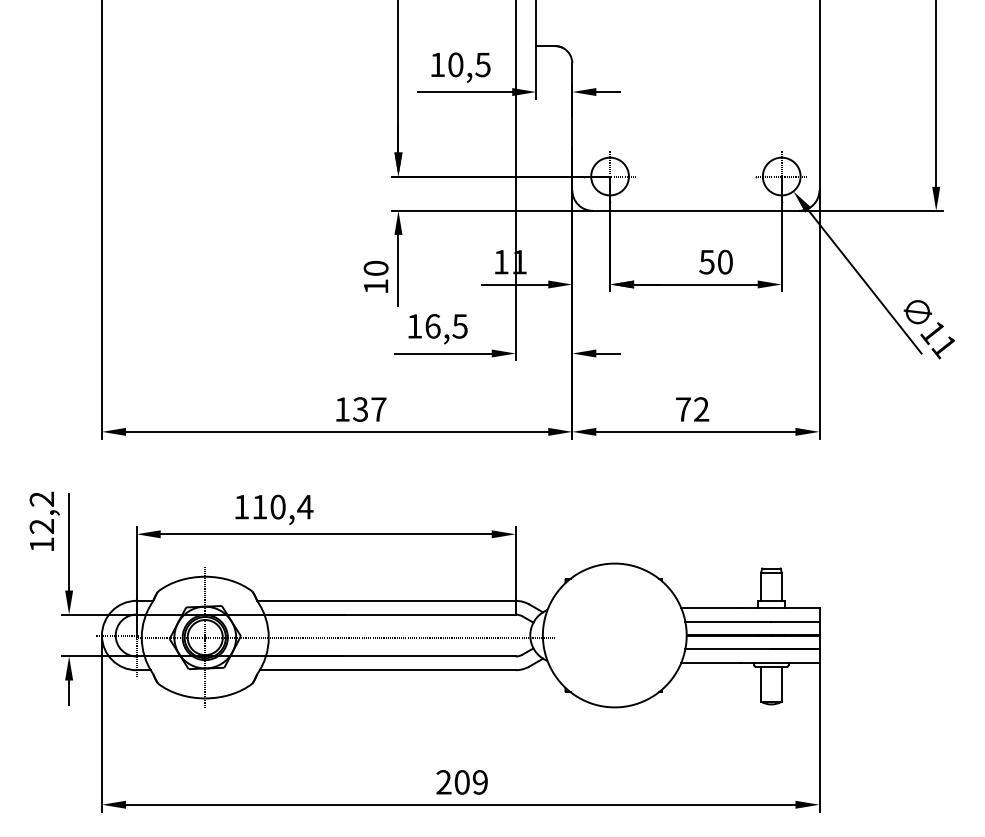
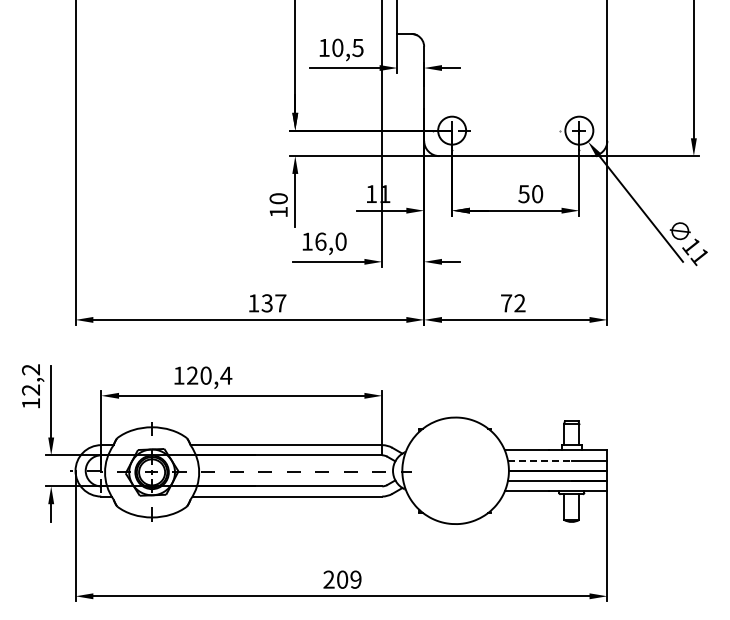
text: (459, 326) -> (340, 241), 16,5 -> 16,0
text: (259, 506) -> (192, 375), 110,4 -> 120,4
line: (727, 621) -> (539, 460), solid -> dashed

